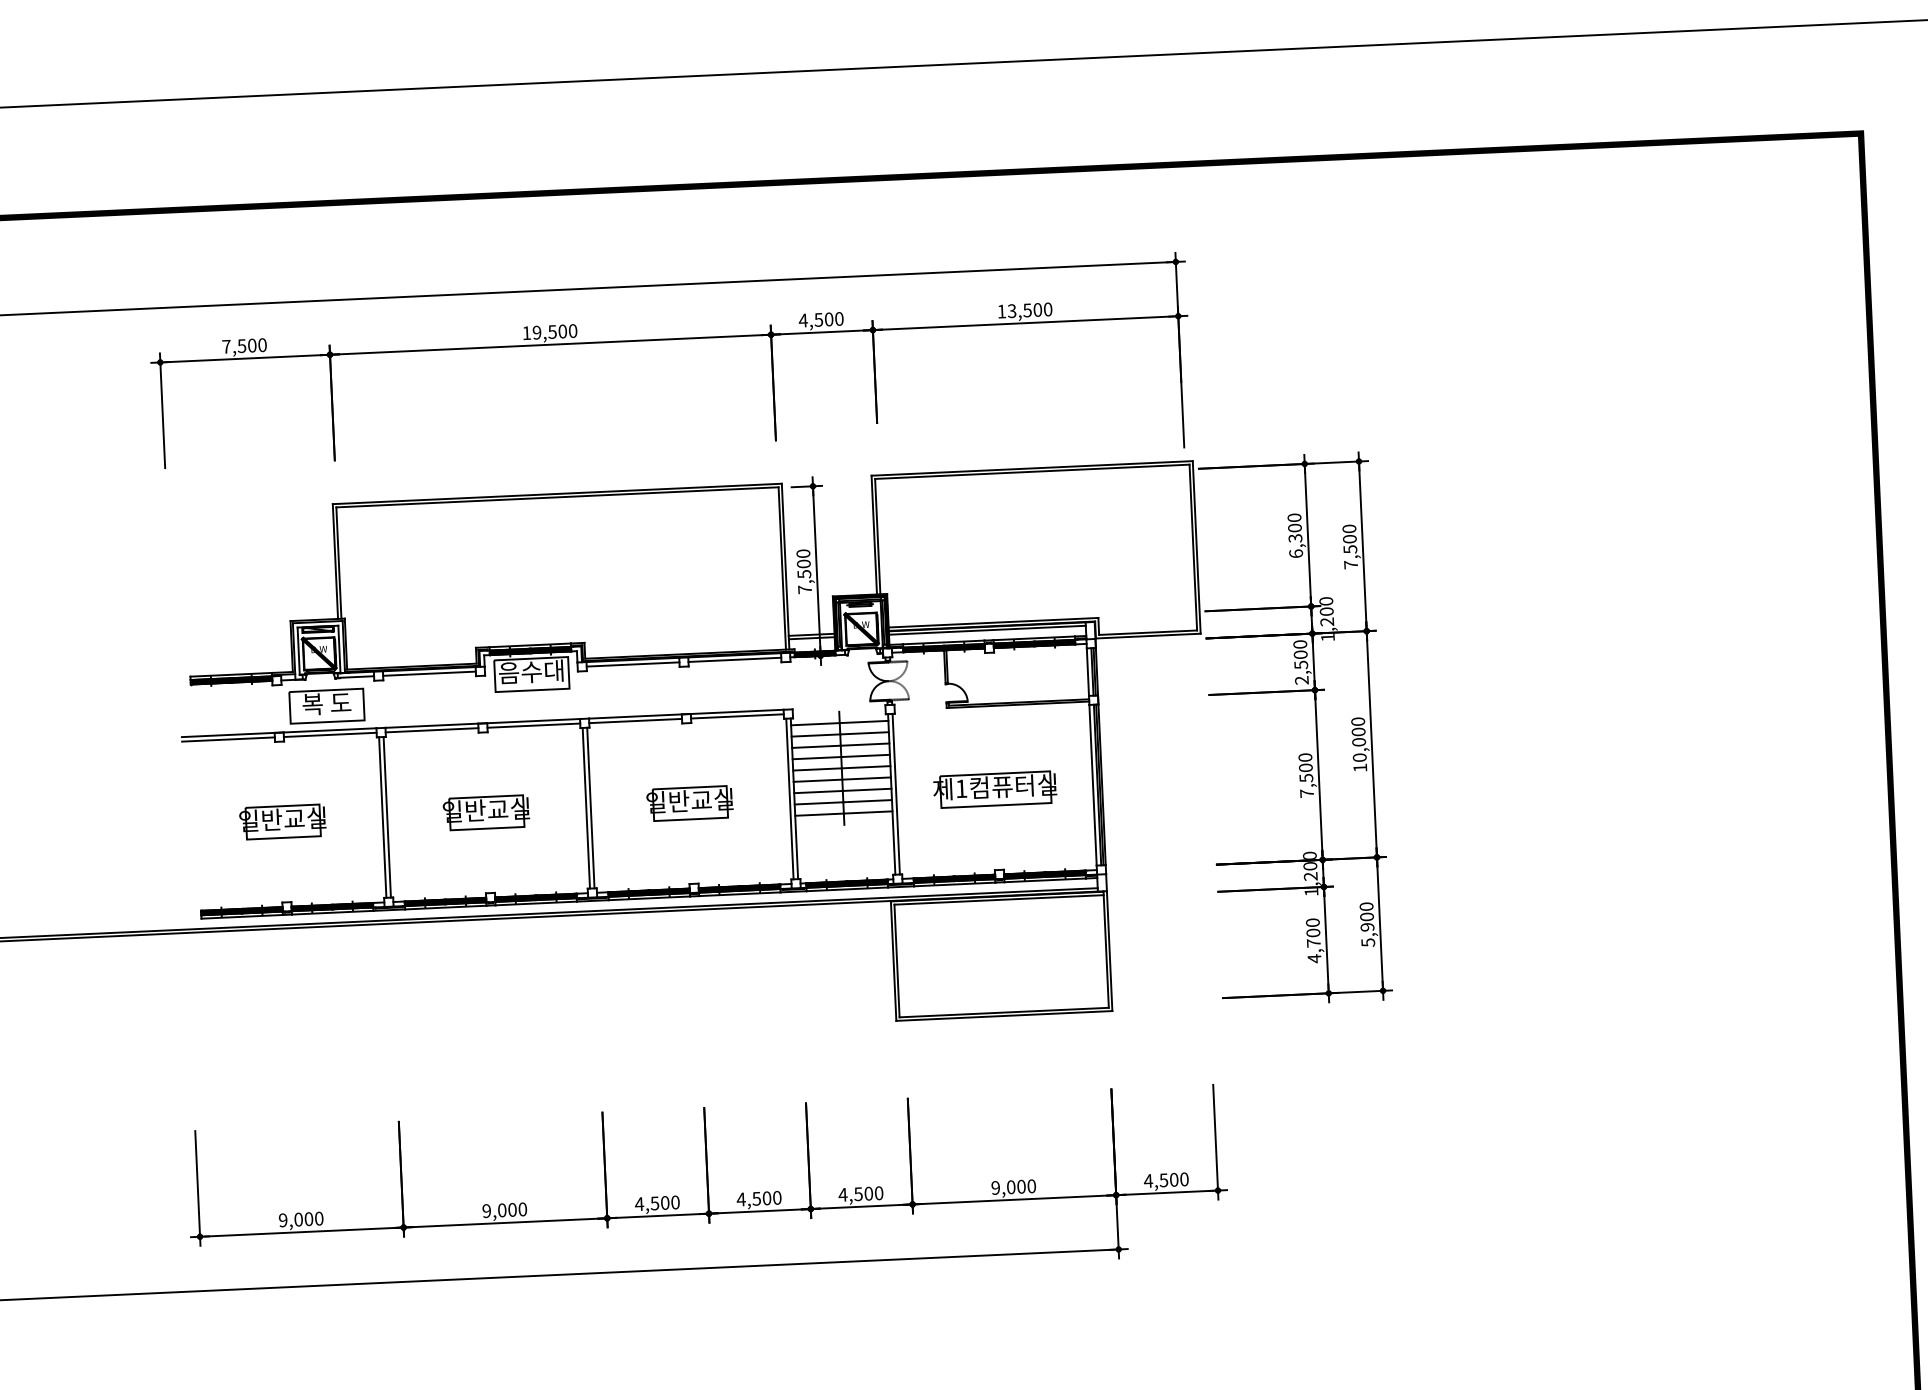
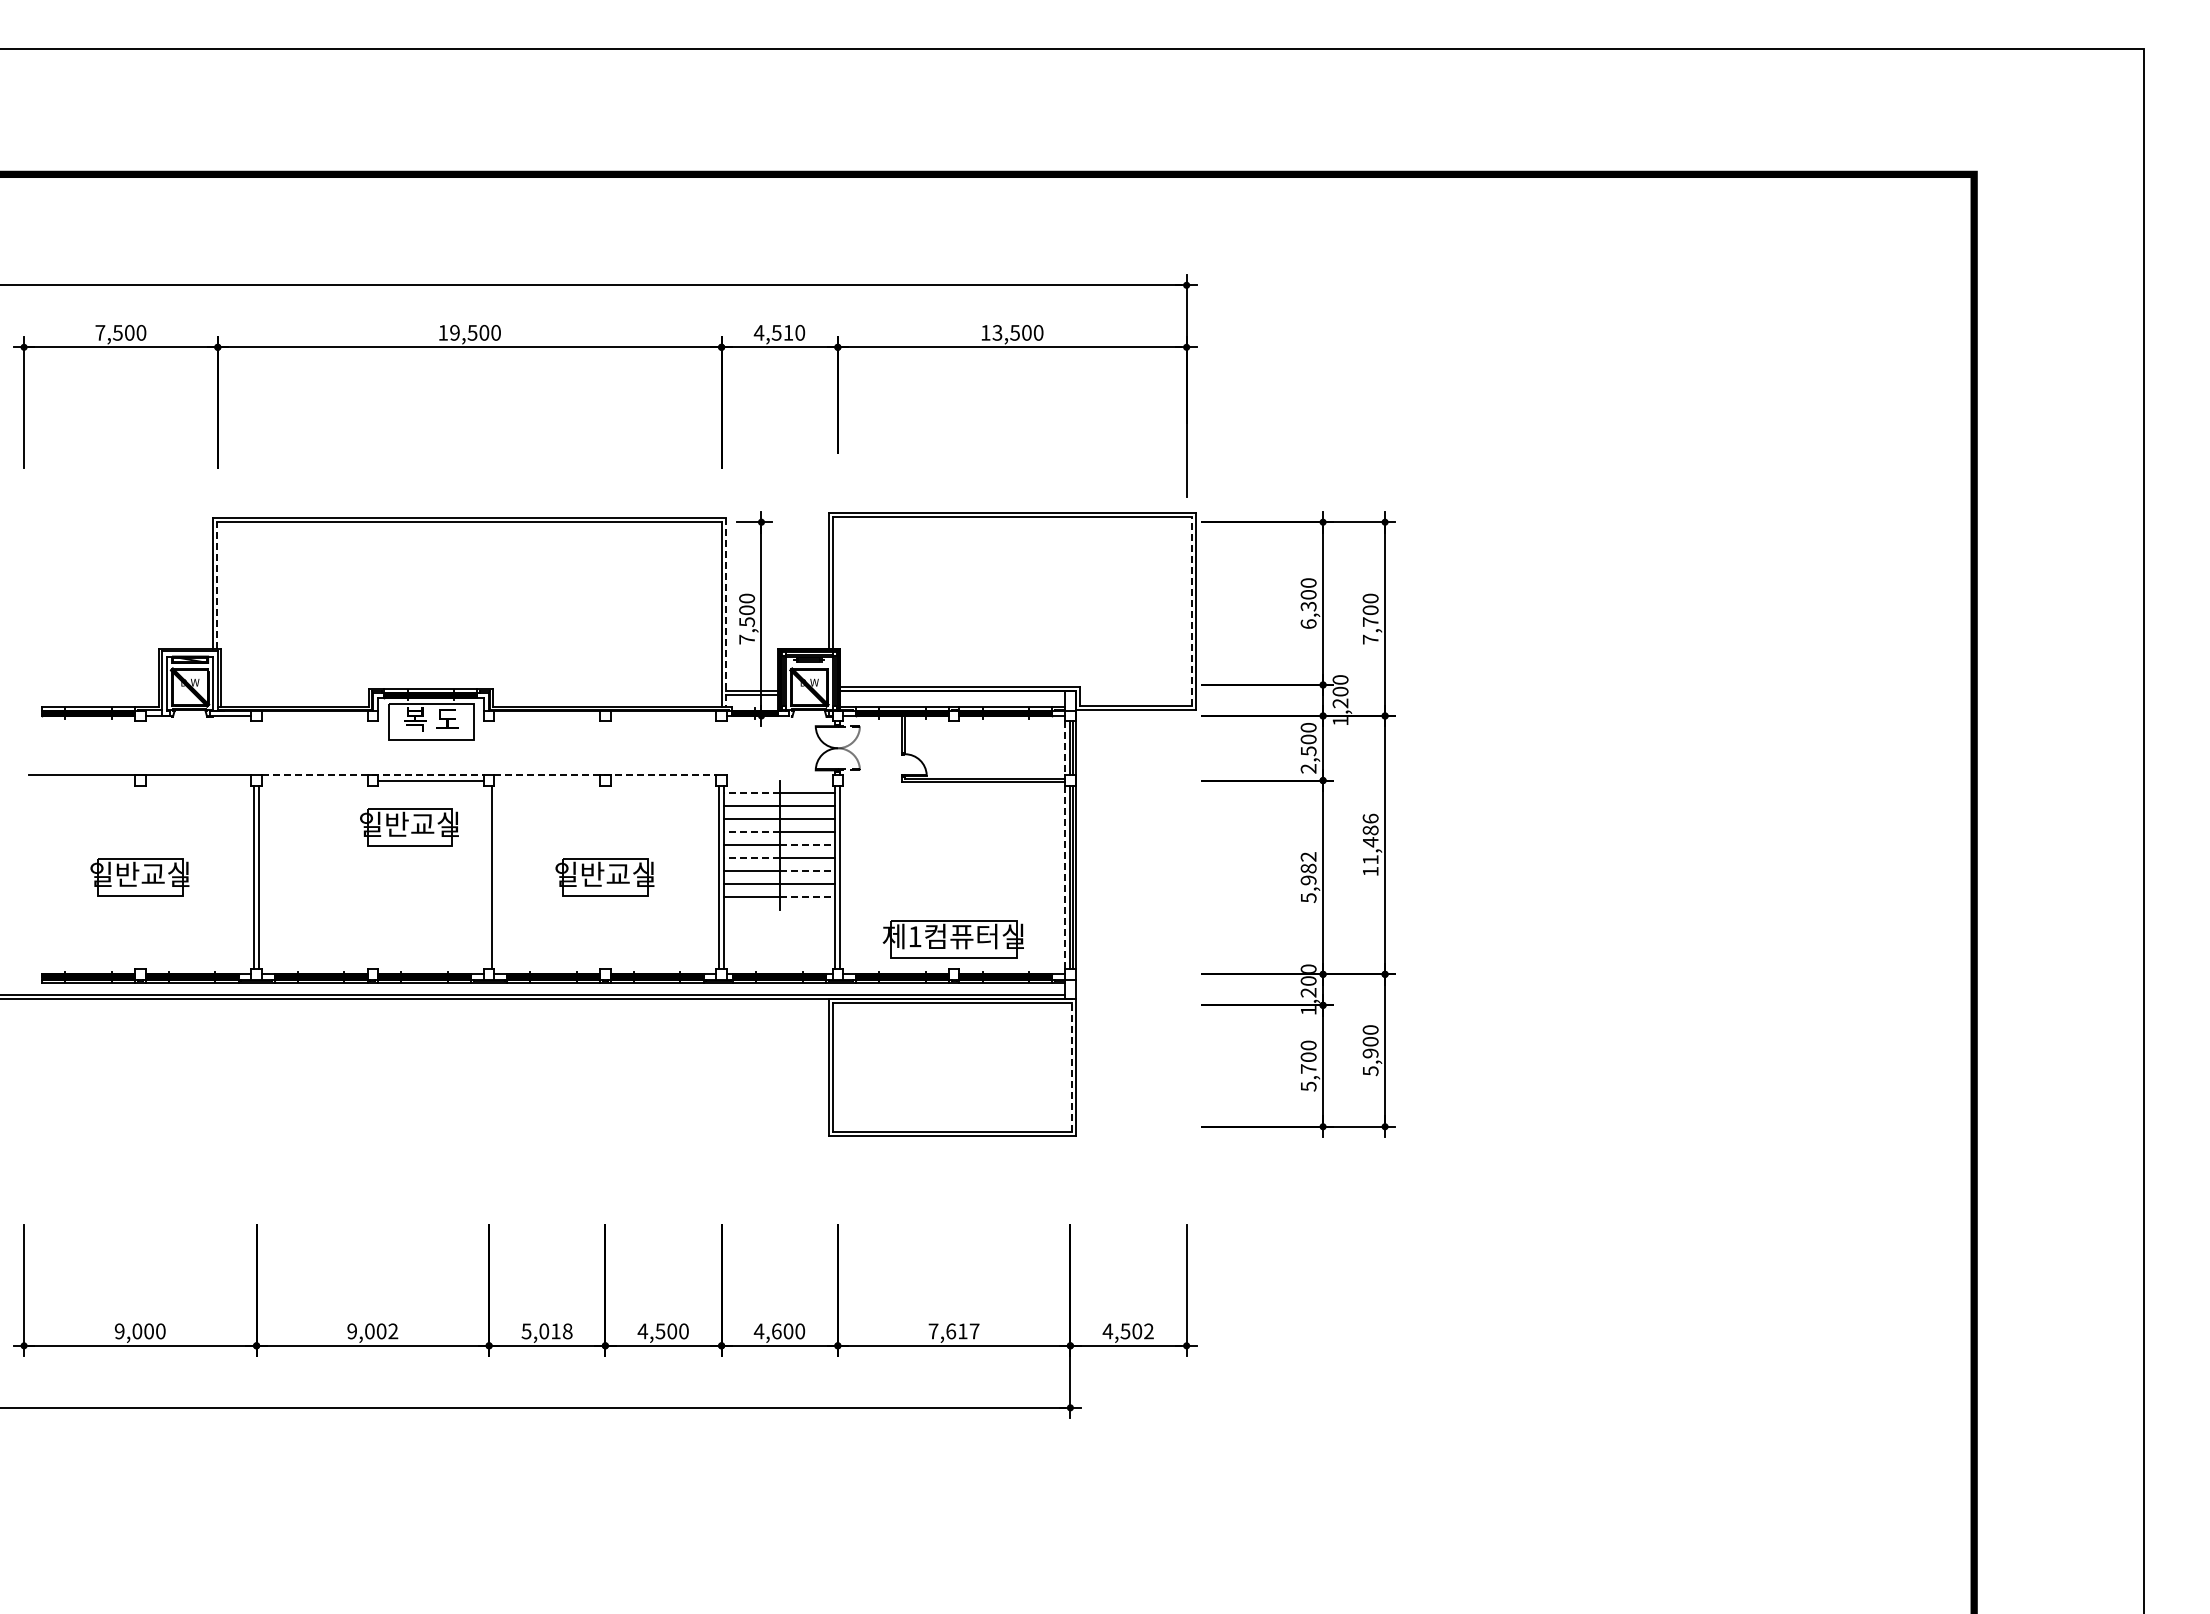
text: (829, 319) -> (788, 332), 4,500 -> 4,510
line: (1193, 547) -> (1191, 611), solid -> dashed
text: (1350, 549) -> (1370, 622), 7,500 -> 7,700
line: (339, 563) -> (217, 585), solid -> dashed
line: (785, 566) -> (726, 612), solid -> dashed
line: (987, 630) -> (952, 695), removed
line: (734, 659) -> (663, 715), removed
line: (633, 664) -> (547, 715), removed
text: (530, 671) -> (430, 718), 음수대 -> 복 도
line: (1088, 672) -> (1065, 748), solid -> dashed
line: (429, 673) -> (314, 715), removed
part: (326, 706) -> (195, 747), removed
line: (686, 714) -> (605, 775), solid -> dashed
line: (737, 716) -> (663, 780), removed
line: (635, 720) -> (547, 780), removed
line: (483, 723) -> (373, 775), solid -> dashed
line: (815, 724) -> (751, 793), solid -> dashed
line: (431, 730) -> (314, 780), removed
line: (330, 734) -> (198, 780), removed
line: (228, 739) -> (82, 780), removed
text: (1358, 739) -> (1370, 838), 10,000 -> 11,486
line: (816, 758) -> (751, 832), solid -> dashed
line: (866, 767) -> (807, 845), solid -> dashed
text: (1306, 775) -> (1308, 877), 7,500 -> 5,982
line: (817, 781) -> (751, 858), solid -> dashed
line: (1093, 785) -> (1065, 877), solid -> dashed
part: (994, 789) -> (952, 939), moved
line: (867, 790) -> (807, 871), solid -> dashed
line: (586, 808) -> (486, 877), removed
part: (486, 812) -> (409, 827), moved
line: (868, 812) -> (807, 896), solid -> dashed
line: (1106, 949) -> (1071, 1065), solid -> dashed
text: (1314, 958) -> (1308, 1086), 4,700 -> 5,700
text: (1184, 1179) -> (1148, 1331), 4,500 -> 4,502
text: (1013, 1187) -> (953, 1331), 9,000 -> 7,617
text: (858, 1194) -> (776, 1331), 4,500 -> 4,600
text: (656, 1203) -> (546, 1331), 4,500 -> 5,018
text: (522, 1209) -> (393, 1331), 9,000 -> 9,002

